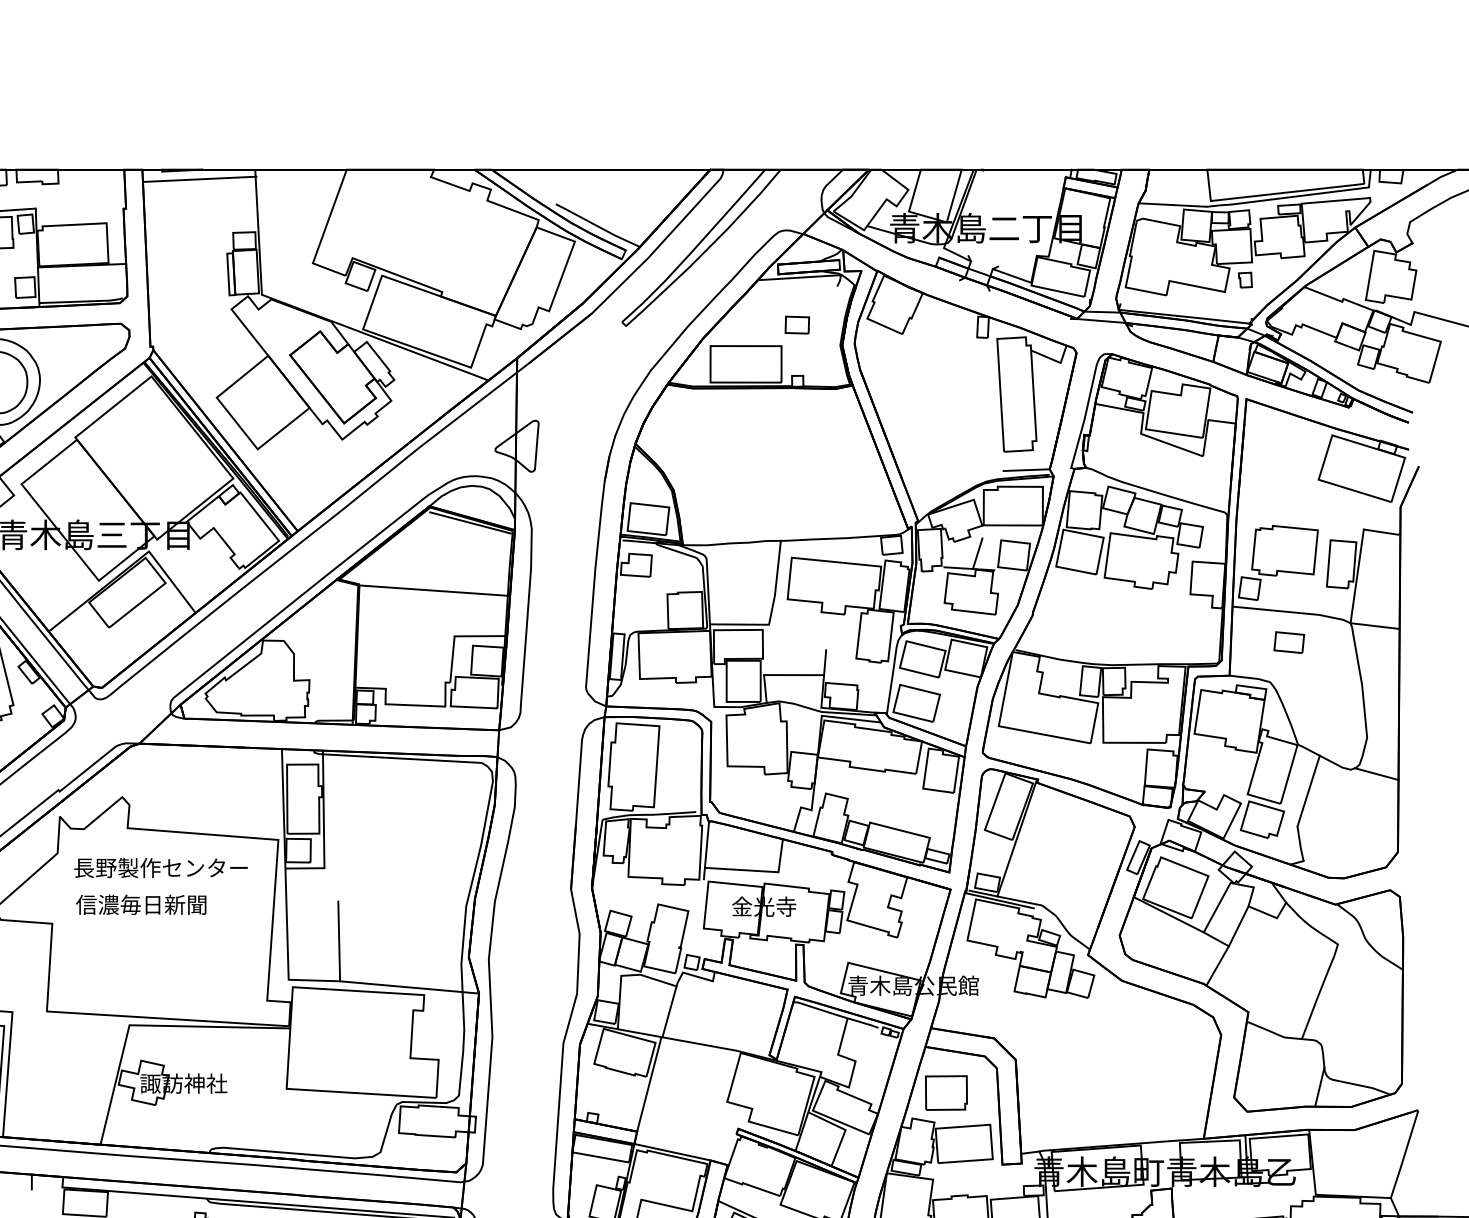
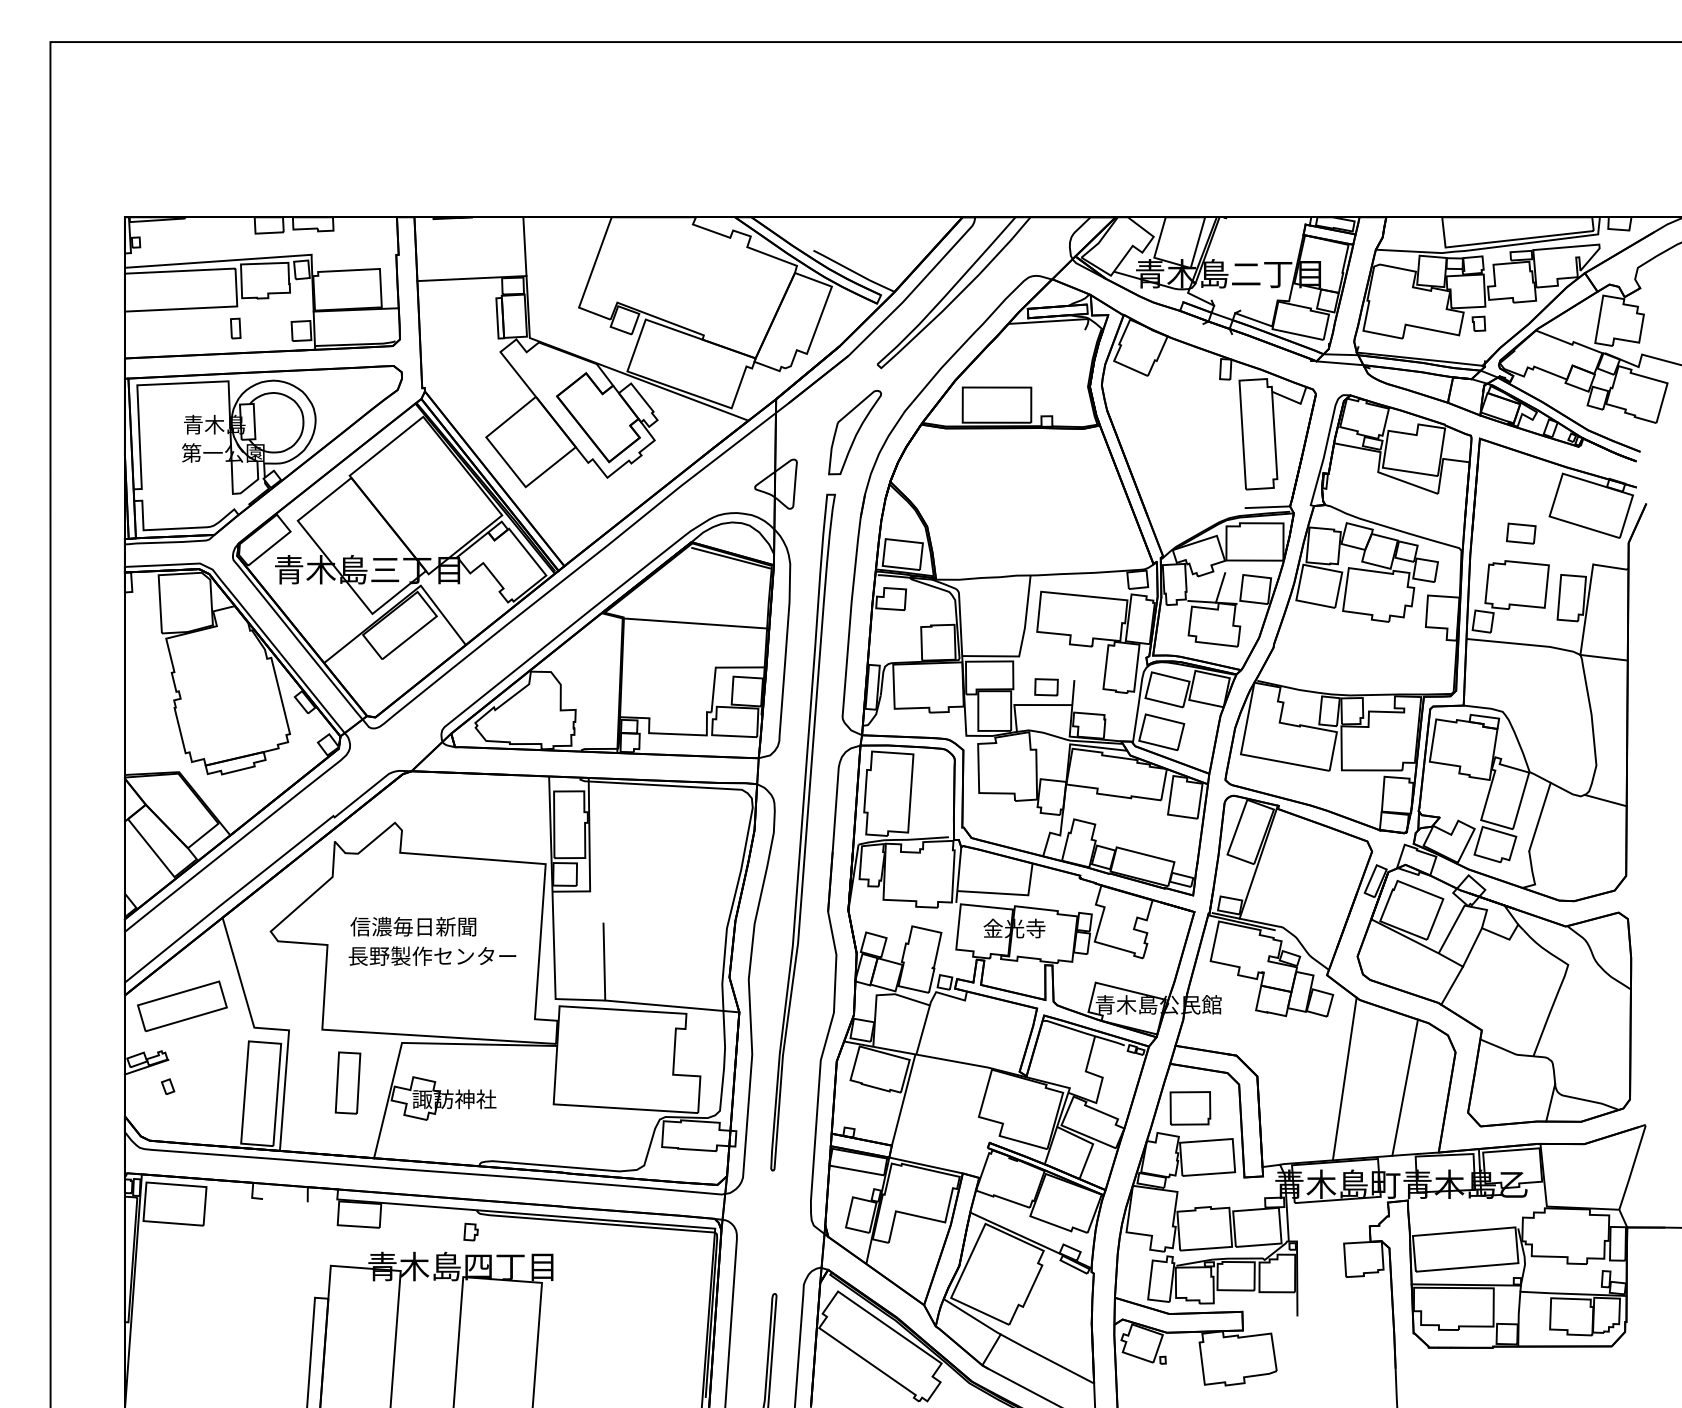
line: (199, 179) -> (471, 278), moved
part: (797, 325) -> (1046, 687), moved
part: (599, 392) -> (855, 432), added
part: (1289, 642) -> (1521, 533), moved
part: (544, 807) -> (802, 832), added
text: (161, 867) -> (432, 955), moved
line: (1106, 1062) -> (1344, 1078), added
part: (73, 1066) -> (347, 1082), added
line: (1168, 1071) -> (1404, 1087), added

